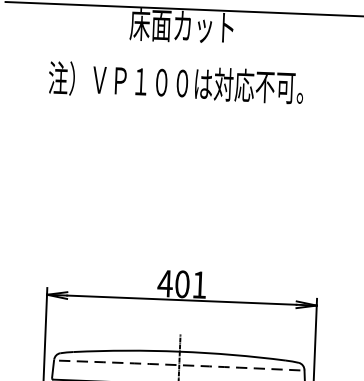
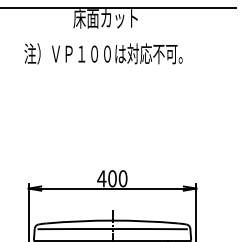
text: (198, 284) -> (122, 178), 401 -> 400
arc: (179, 364) -> (112, 228), dashed -> solid

